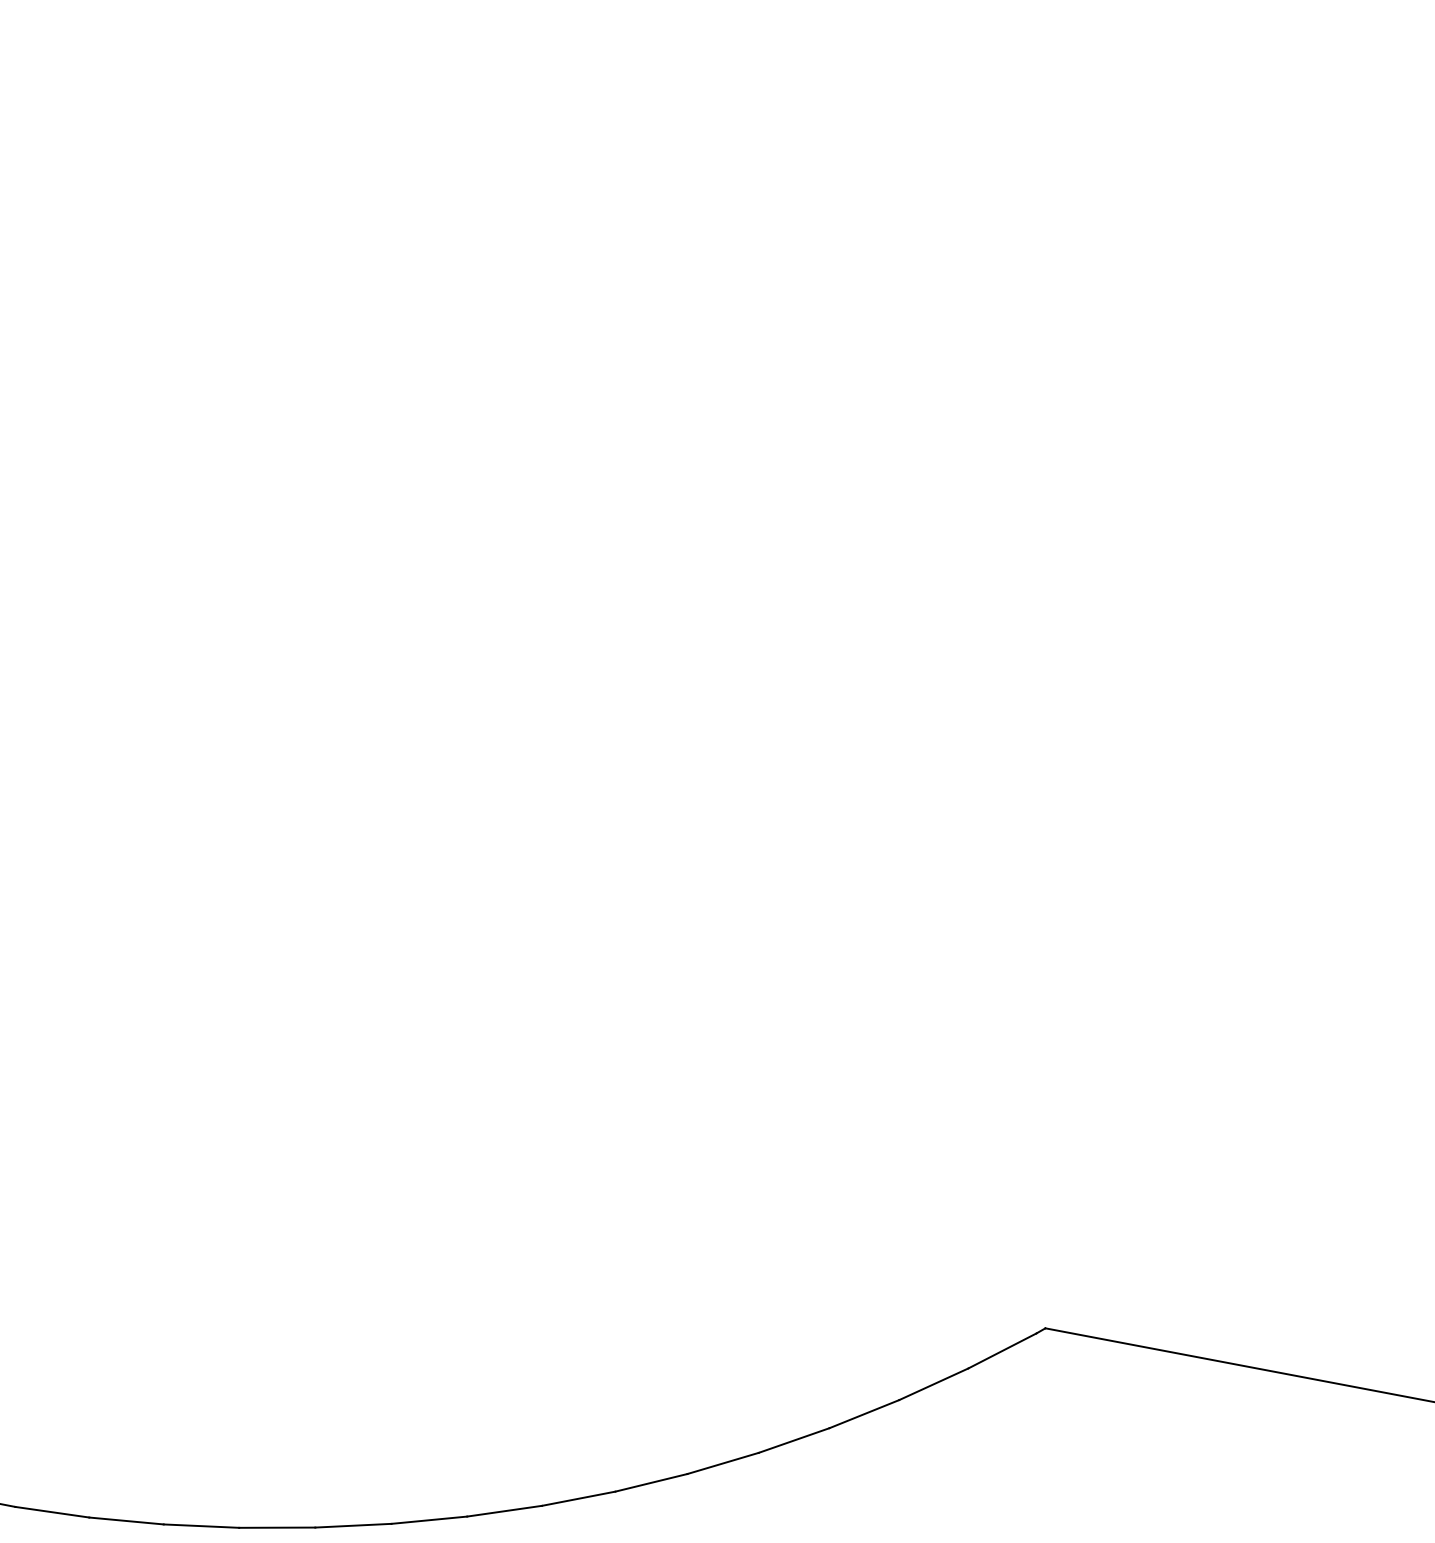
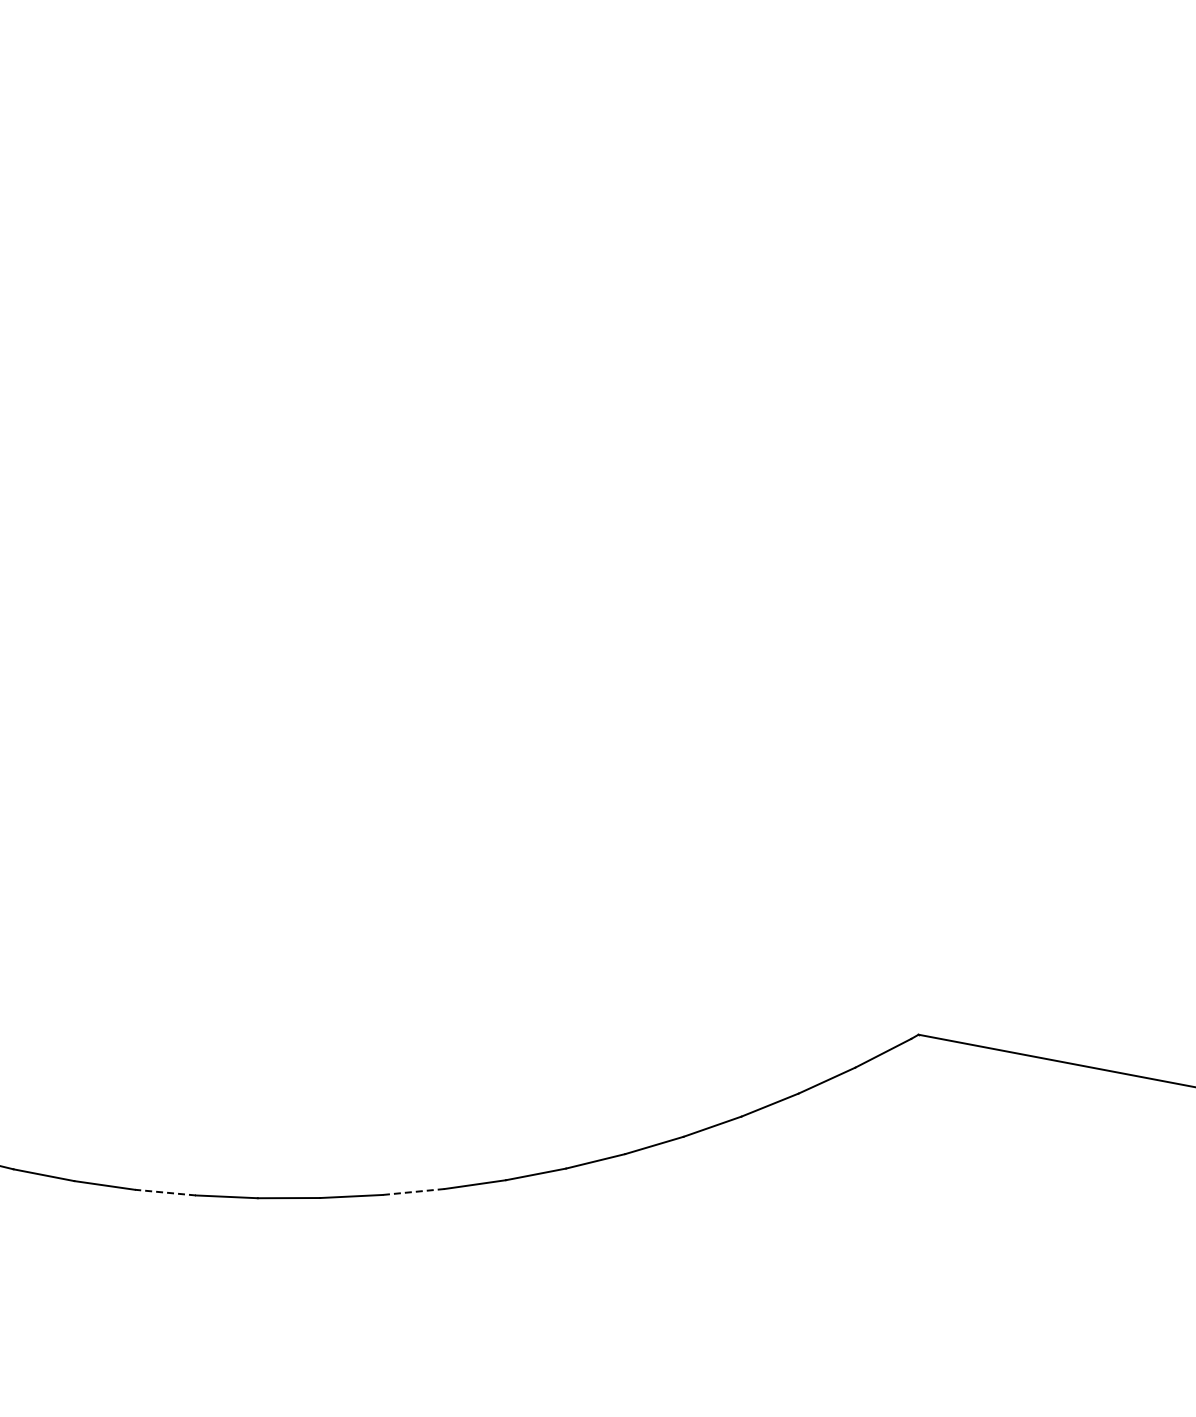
line: (126, 1520) -> (165, 1192), solid -> dashed
line: (429, 1520) -> (413, 1192), solid -> dashed

